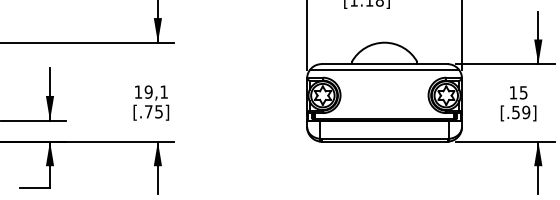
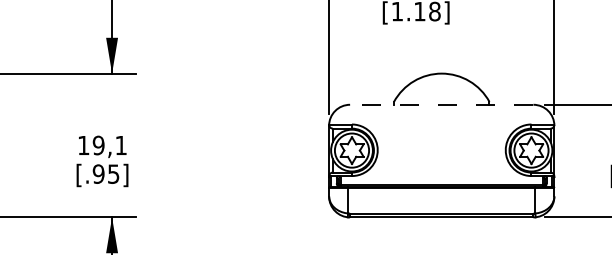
line: (384, 64) -> (441, 105), solid -> dashed
line: (384, 70) -> (441, 114), removed
text: (148, 111) -> (98, 173), [.75] -> [.95]

